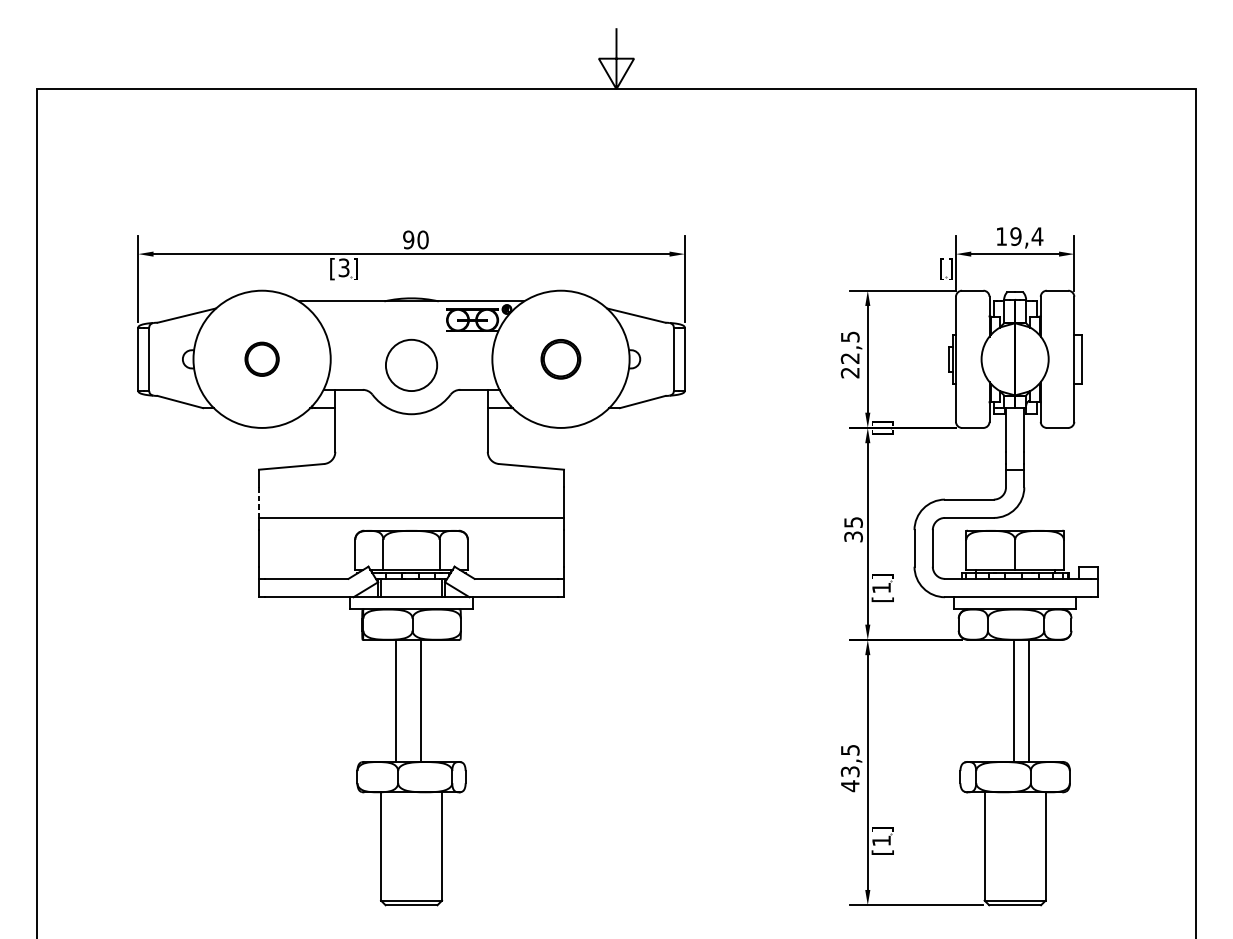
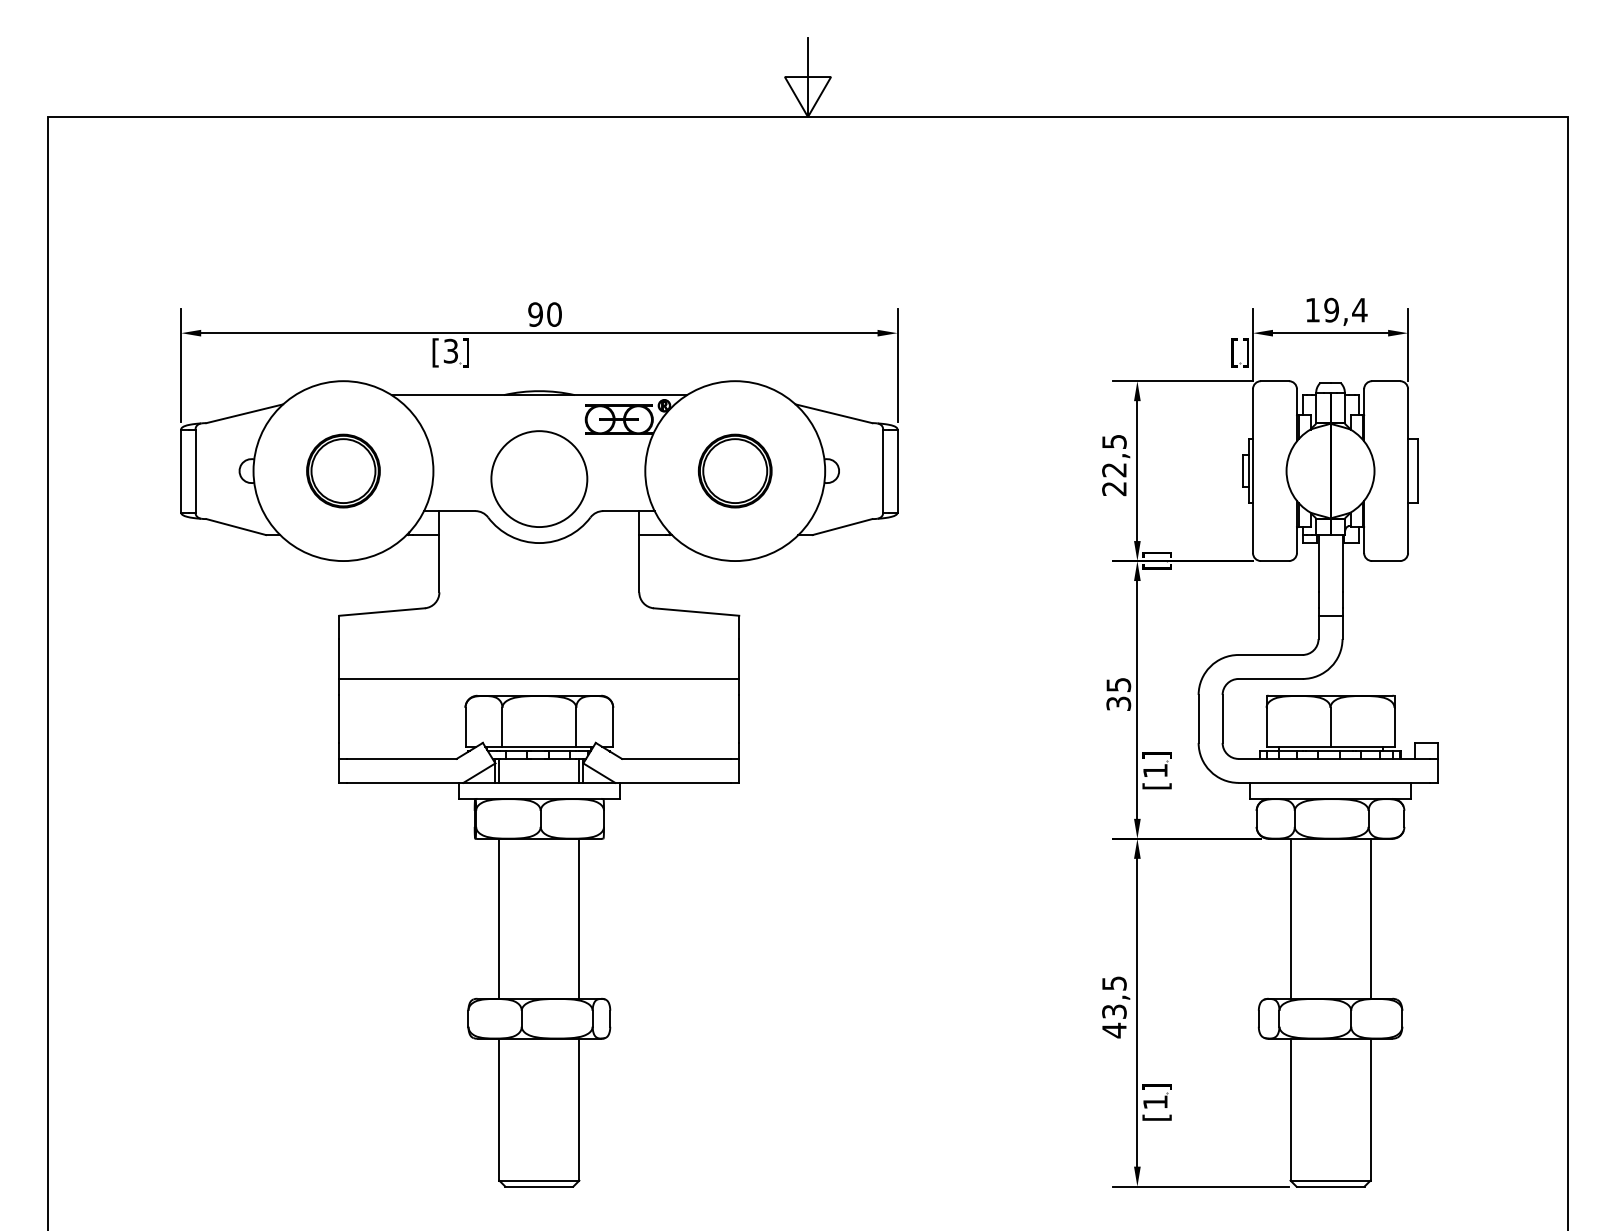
part: (262, 358) -> (343, 470), size x1.67
part: (560, 358) -> (734, 470), size x1.43
circle: (411, 365) -> (539, 479), size x1.43
line: (259, 502) -> (339, 658), dashed -> solid
line: (395, 700) -> (579, 918), moved
line: (420, 700) -> (499, 918), moved
line: (1013, 700) -> (1370, 918), moved
line: (1028, 700) -> (1290, 918), moved

